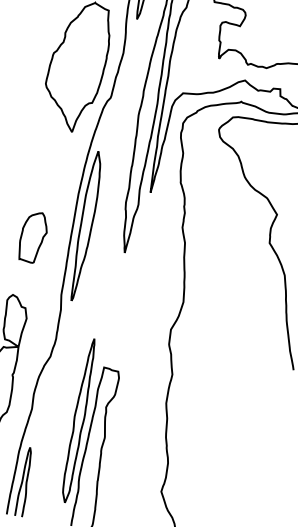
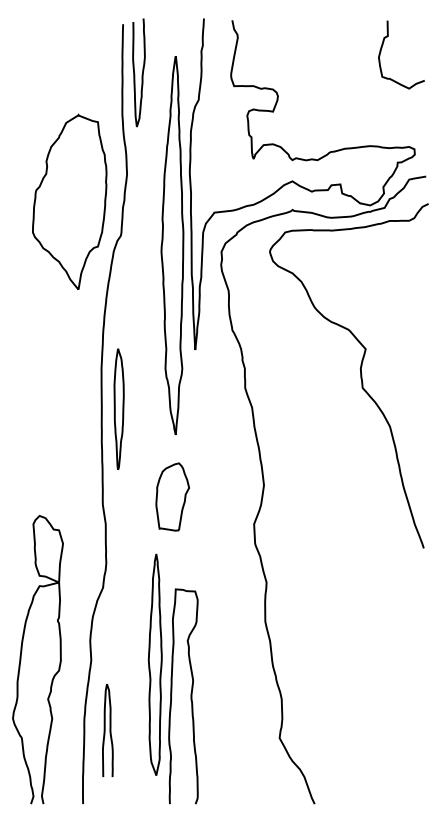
part: (85, 226) -> (118, 409), size x0.6
part: (33, 236) -> (172, 496), moved
curve: (22, 481) -> (105, 730), moved

